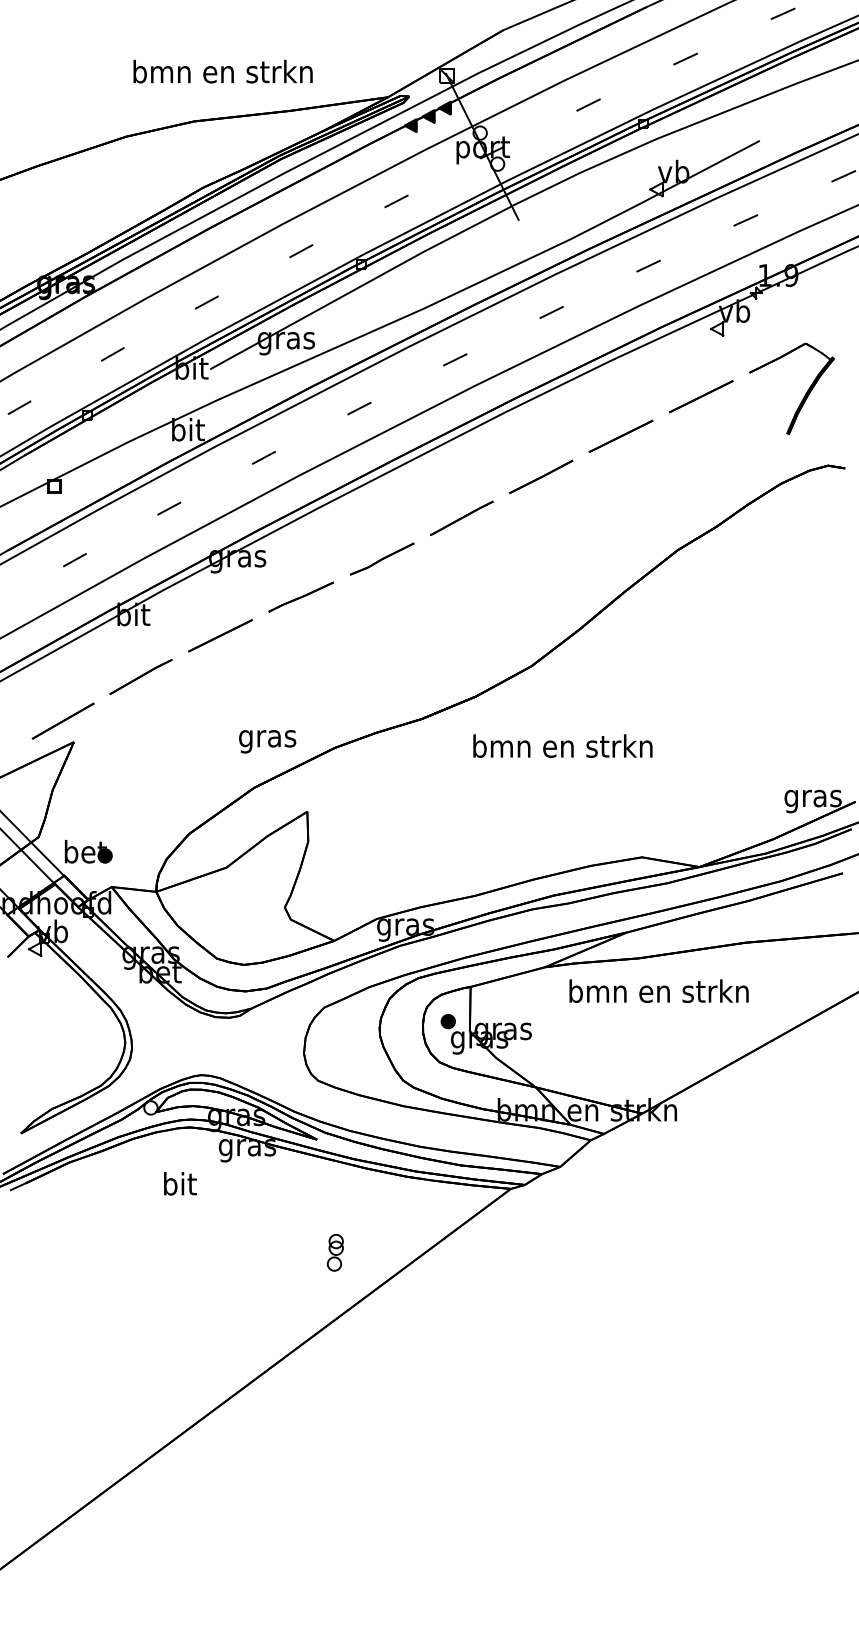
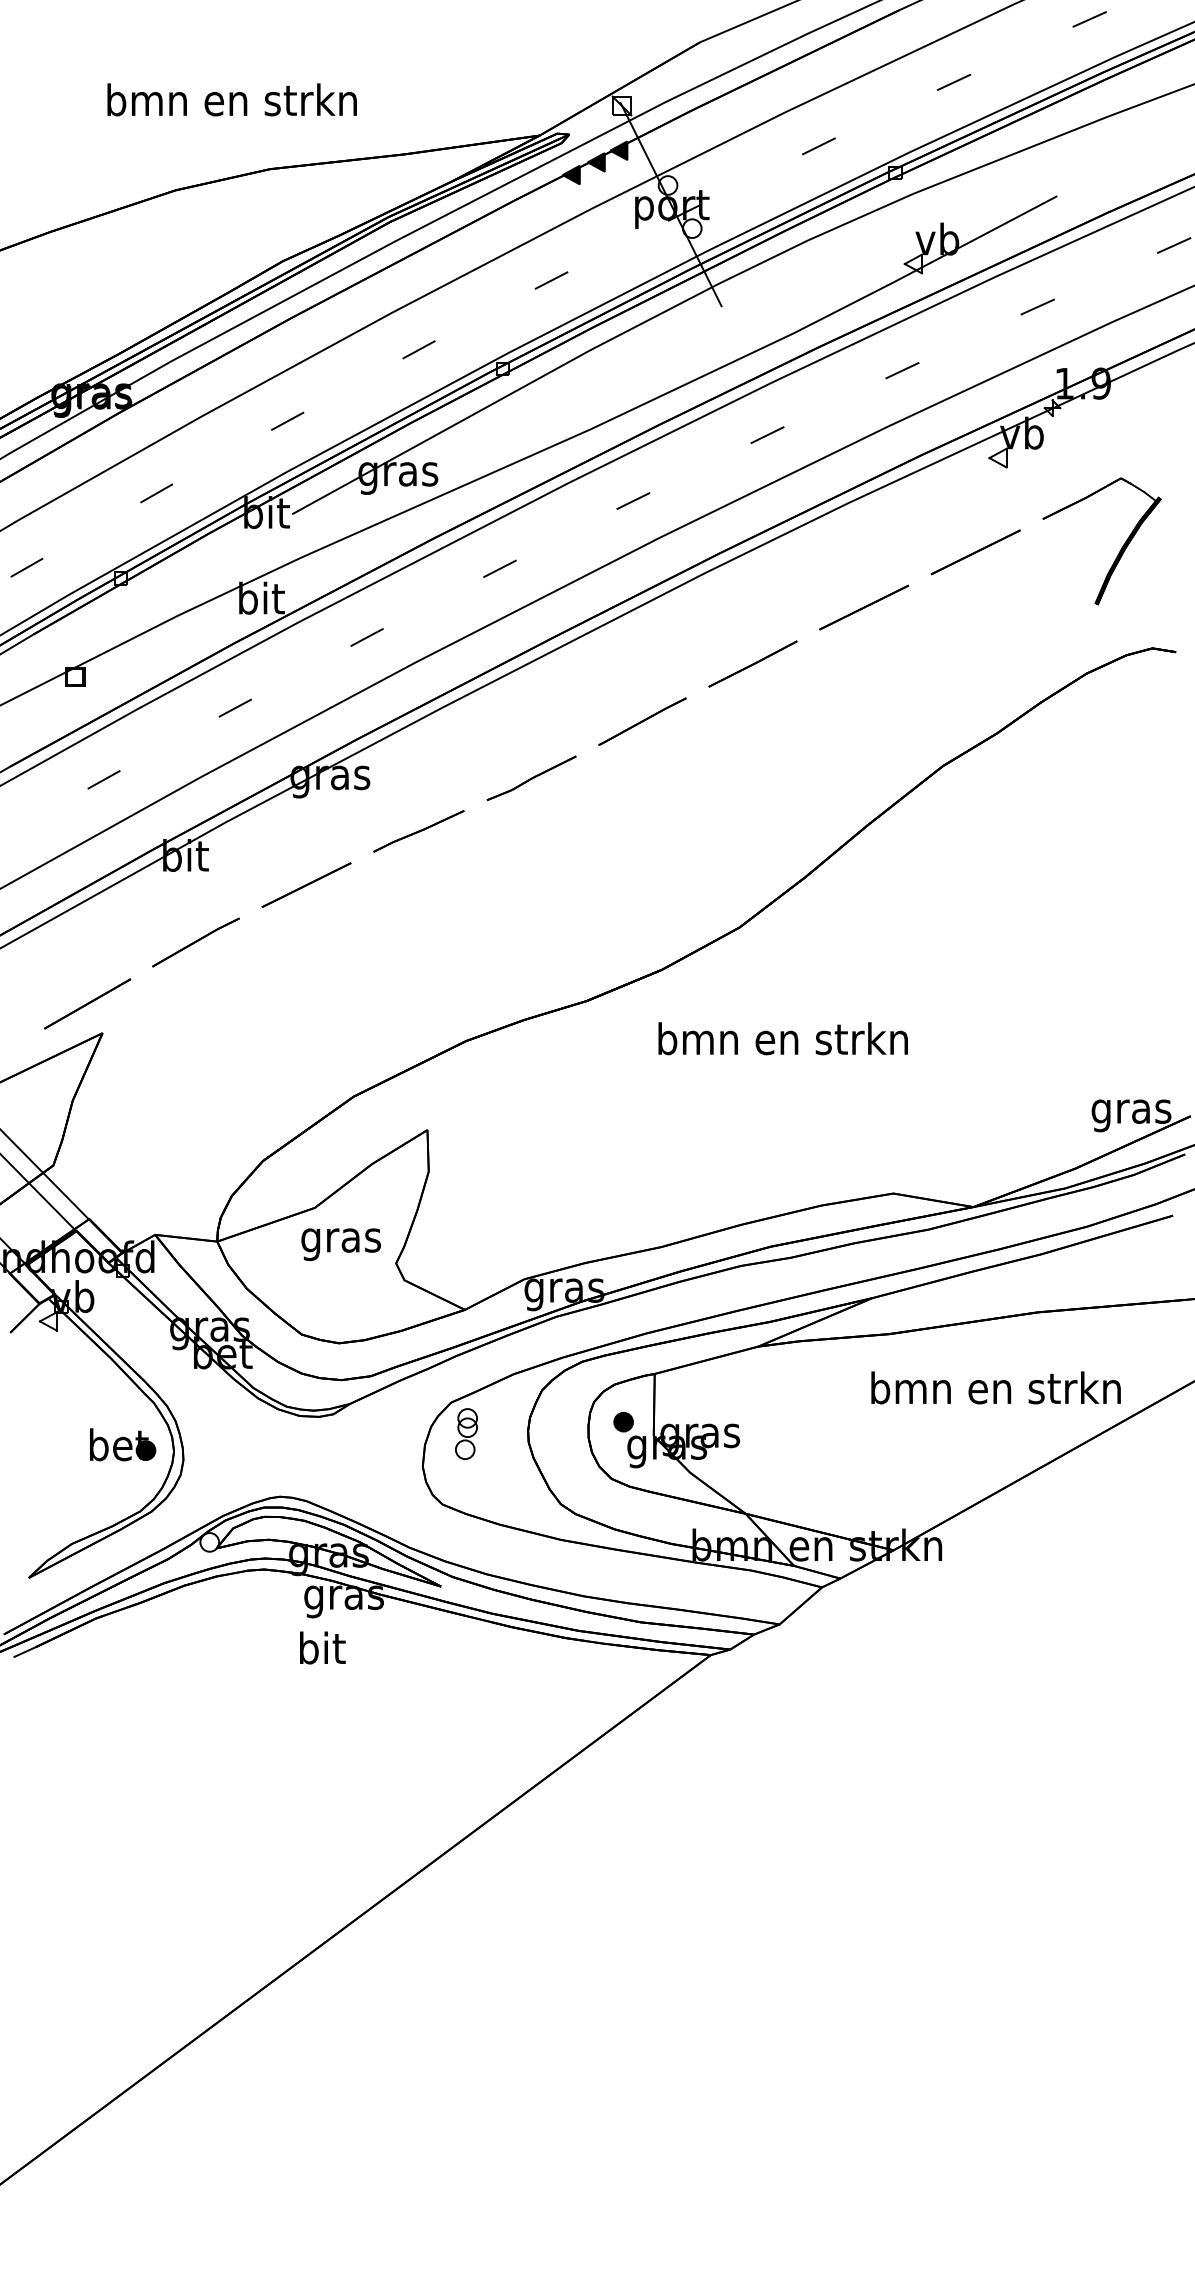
text: (222, 71) -> (231, 99), moved
text: (267, 741) -> (340, 1244), moved
part: (88, 851) -> (123, 1444), moved
text: (658, 990) -> (995, 1387), moved
text: (180, 1183) -> (322, 1647), moved
part: (335, 1252) -> (466, 1433), moved

